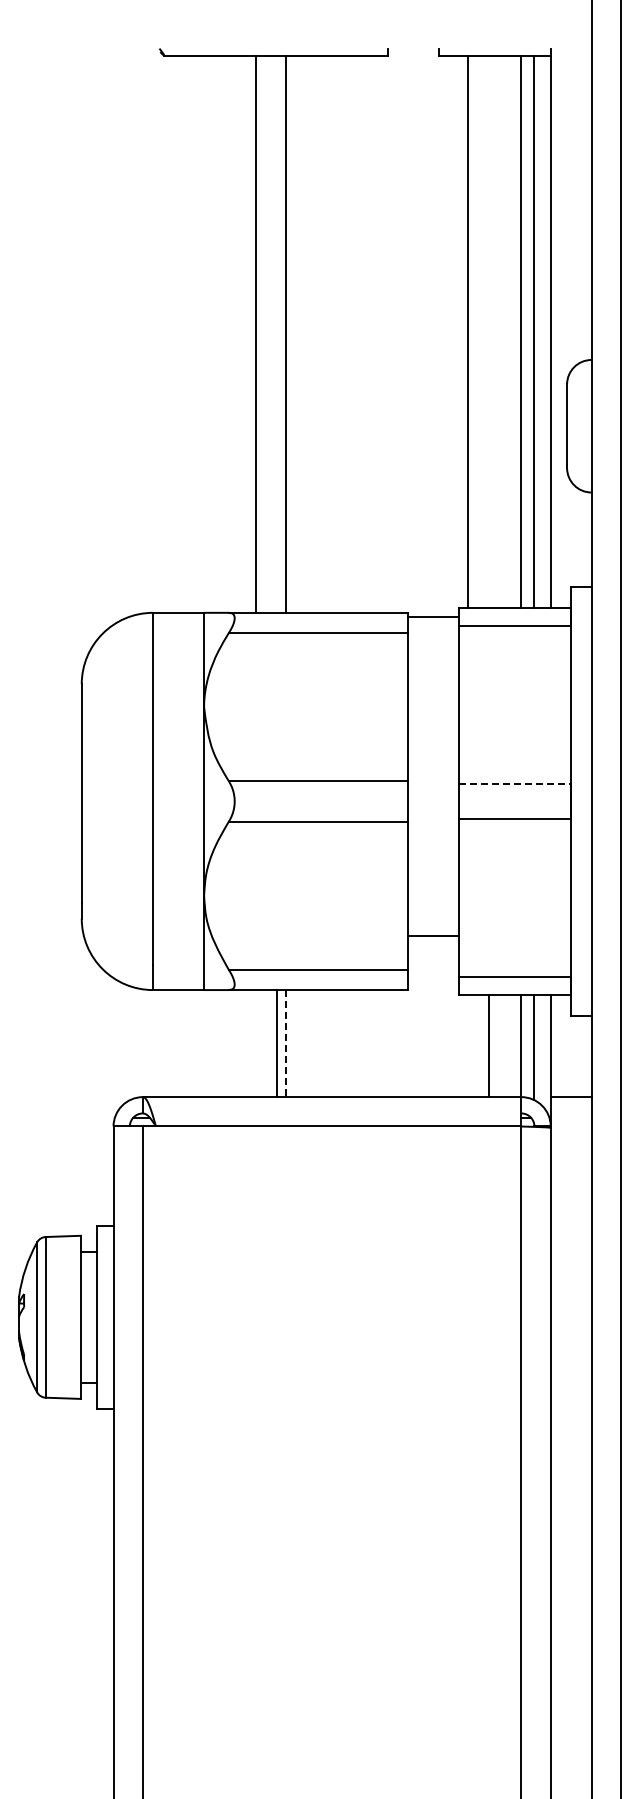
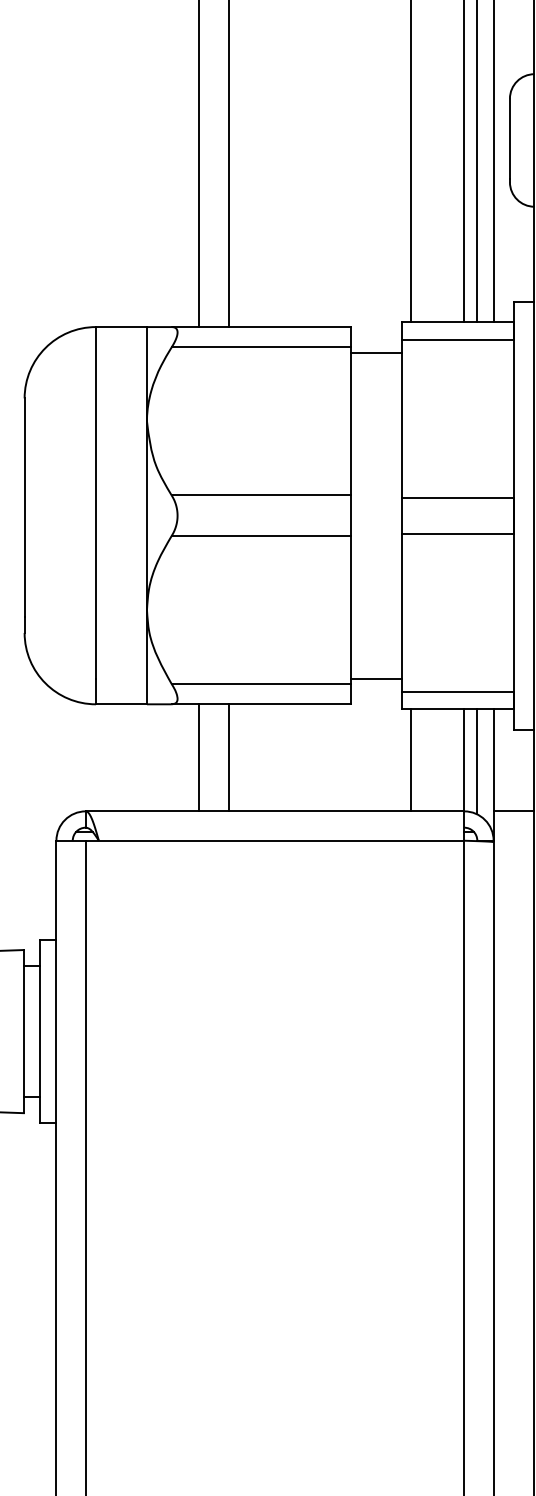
line: (433, 617) -> (376, 352), moved
line: (515, 783) -> (458, 497), dashed -> solid
line: (433, 935) -> (376, 678), moved
line: (277, 1043) -> (199, 757), moved
line: (285, 1043) -> (228, 757), dashed -> solid
line: (488, 1046) -> (410, 760), moved

